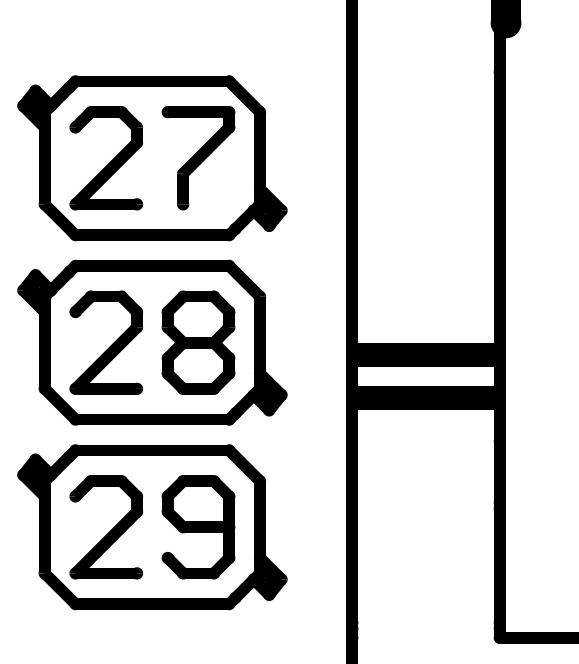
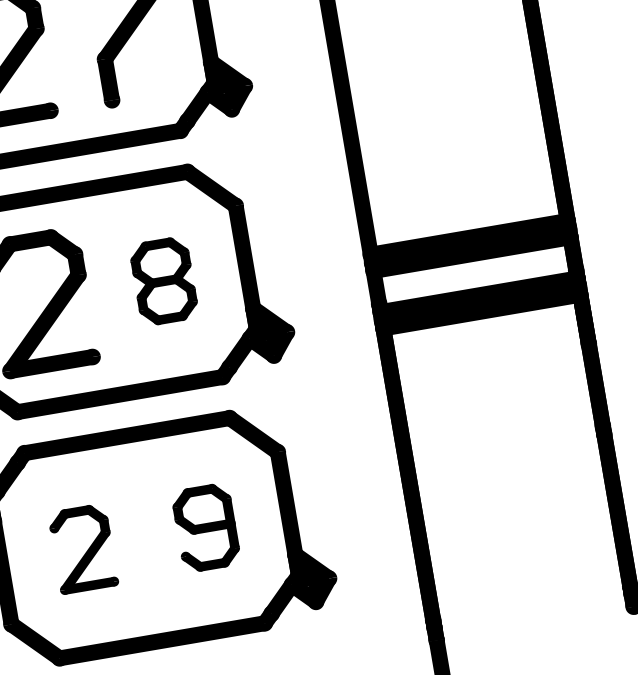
part: (198, 342) -> (164, 281), size x0.6
part: (106, 527) -> (83, 549), size x0.6
part: (198, 527) -> (206, 528), size x0.6

